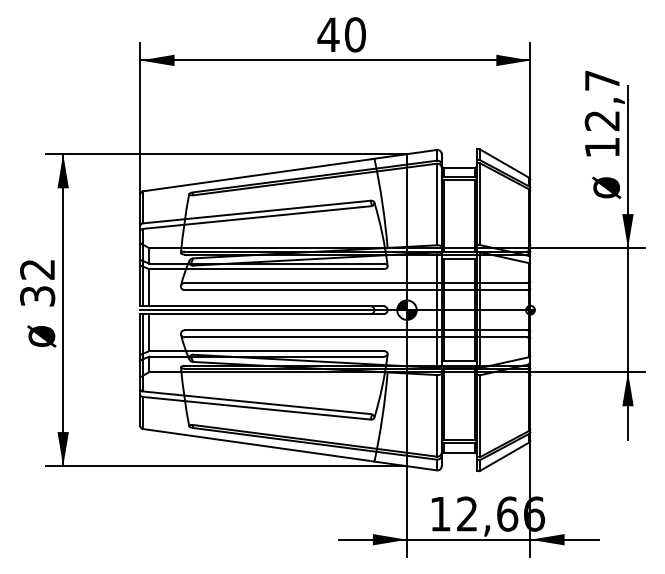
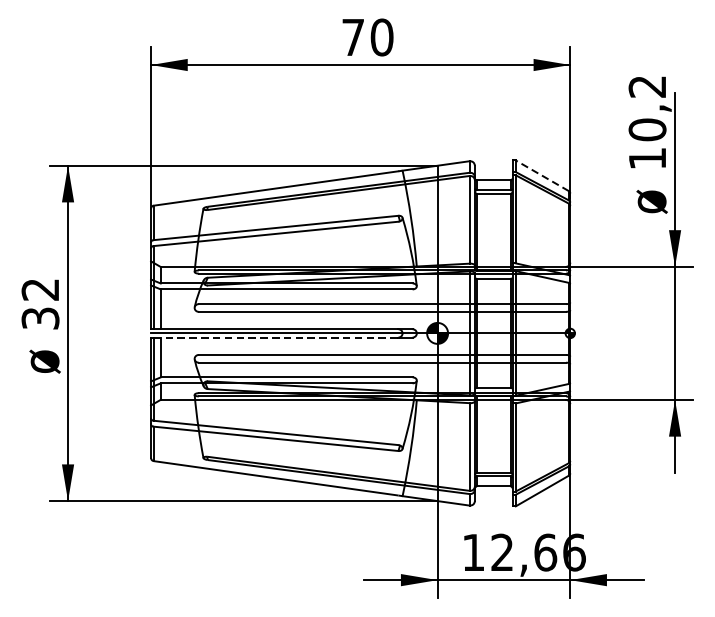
text: (328, 34) -> (353, 37), 40 -> 70
text: (602, 100) -> (647, 108), 12,7 -> 10,2
line: (504, 163) -> (542, 175), solid -> dashed
line: (256, 314) -> (275, 338), solid -> dashed

